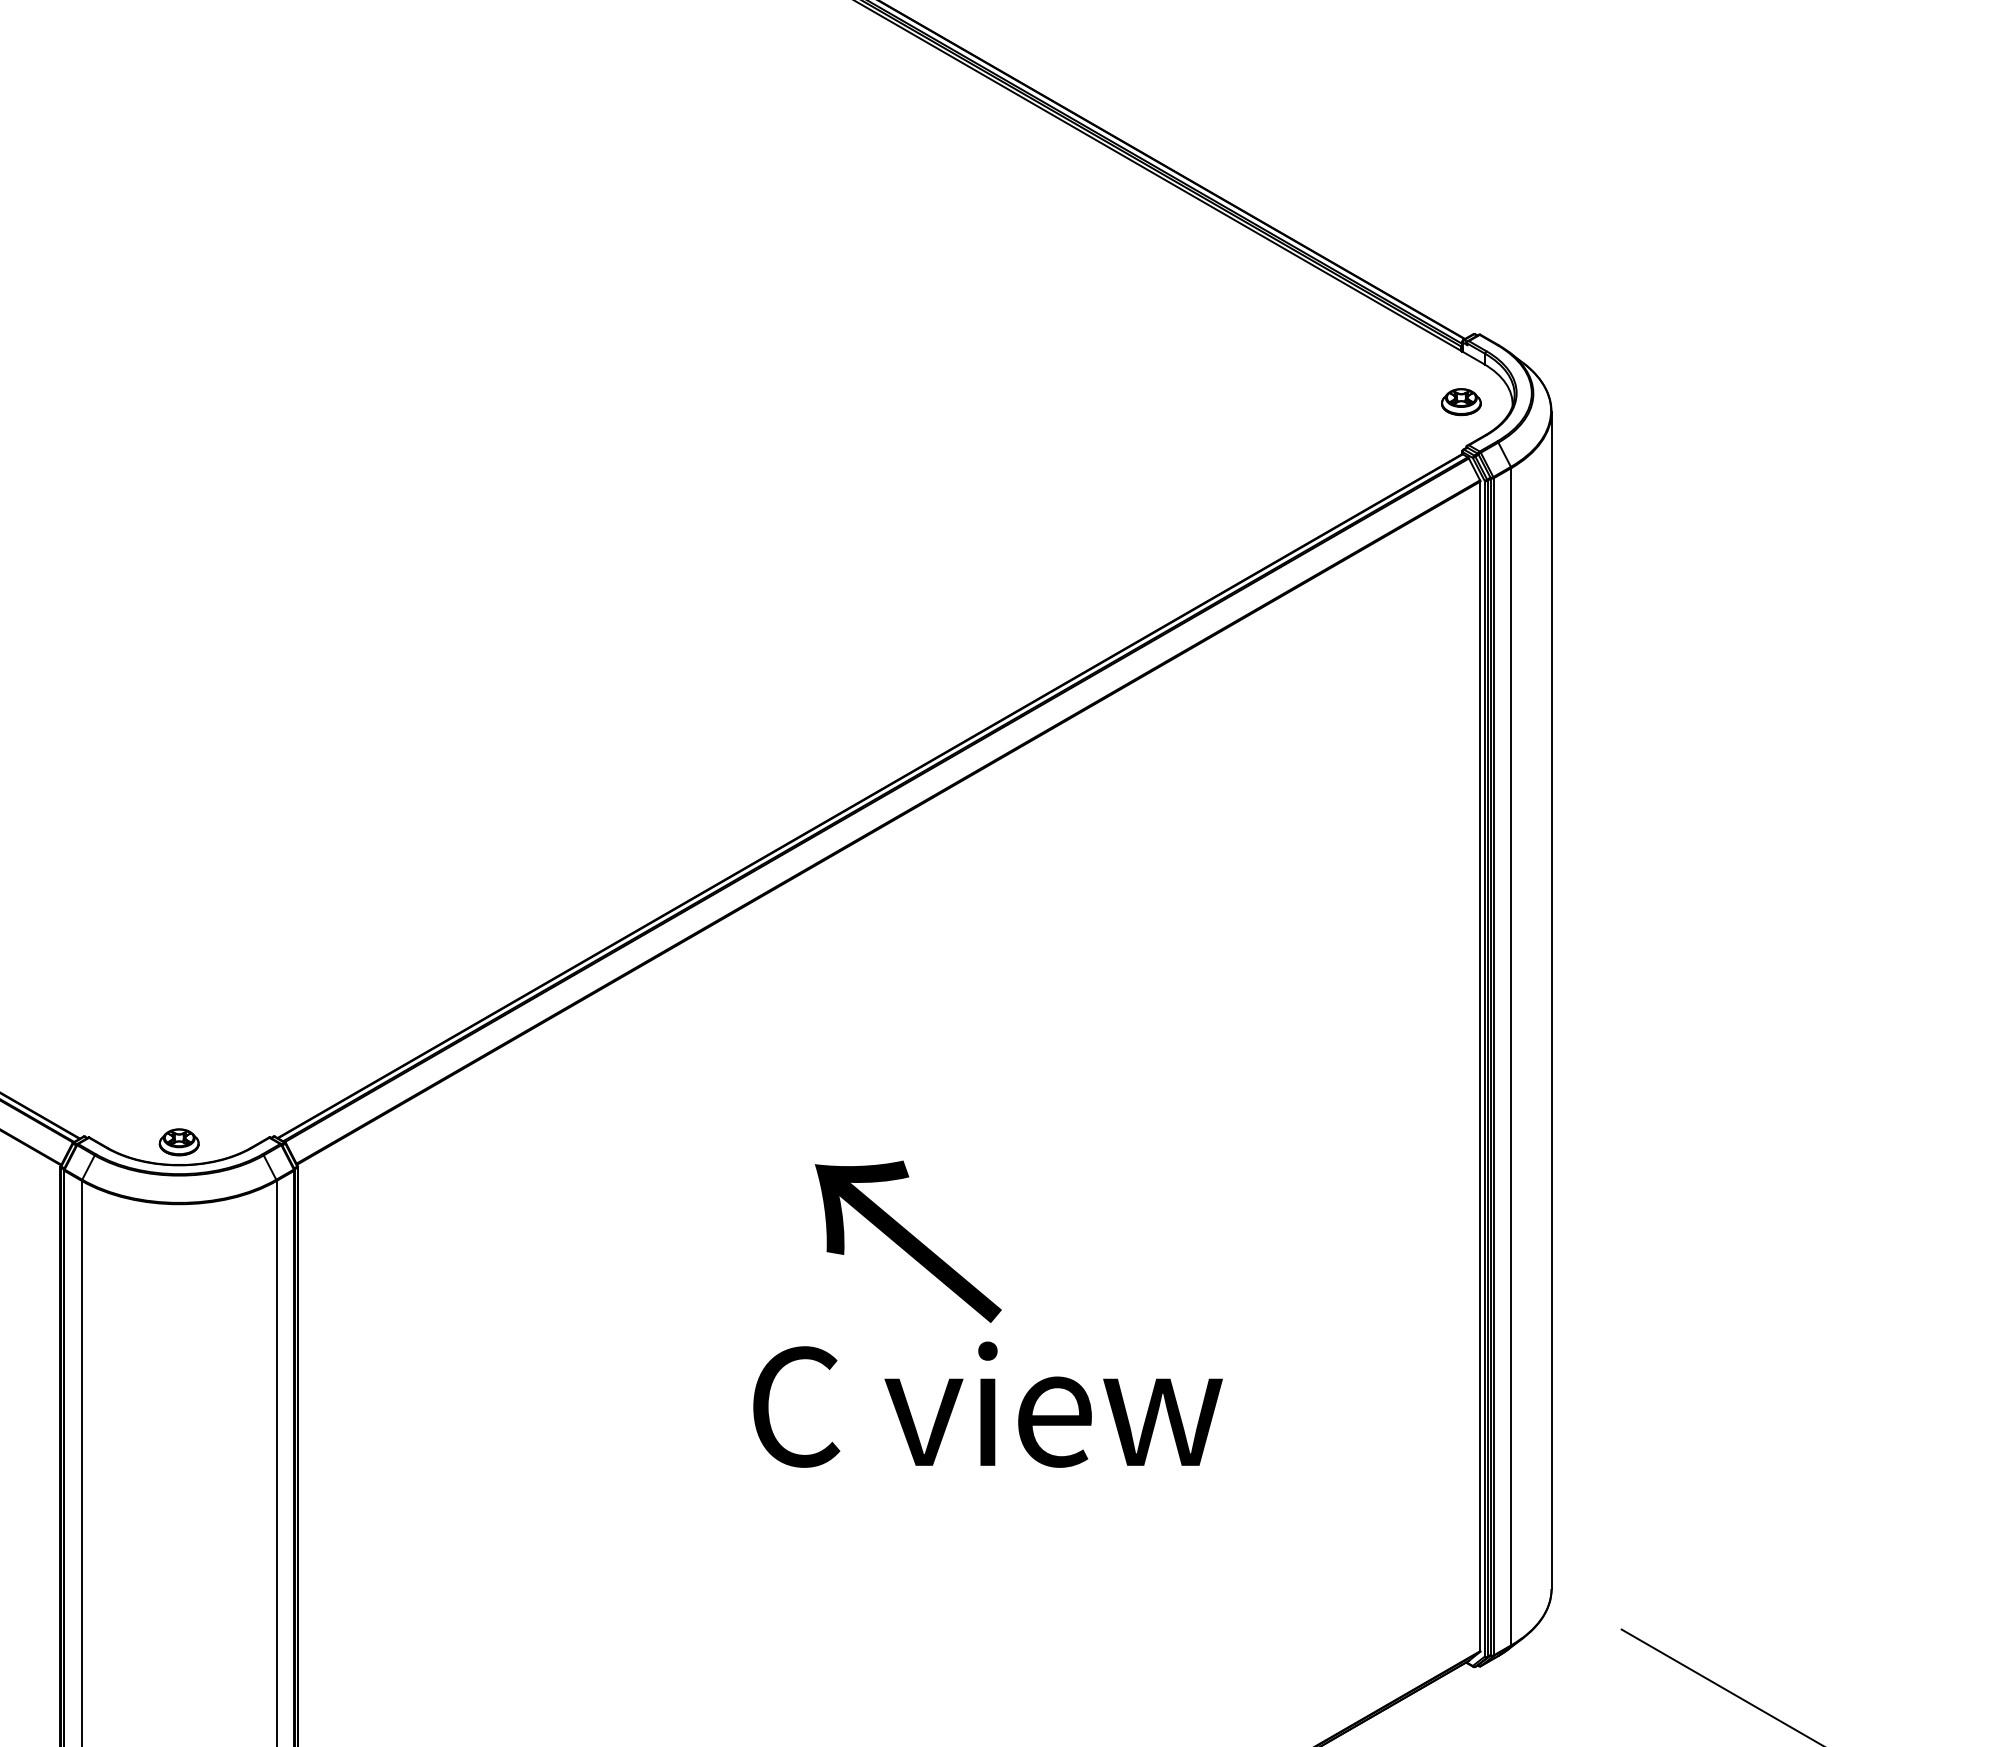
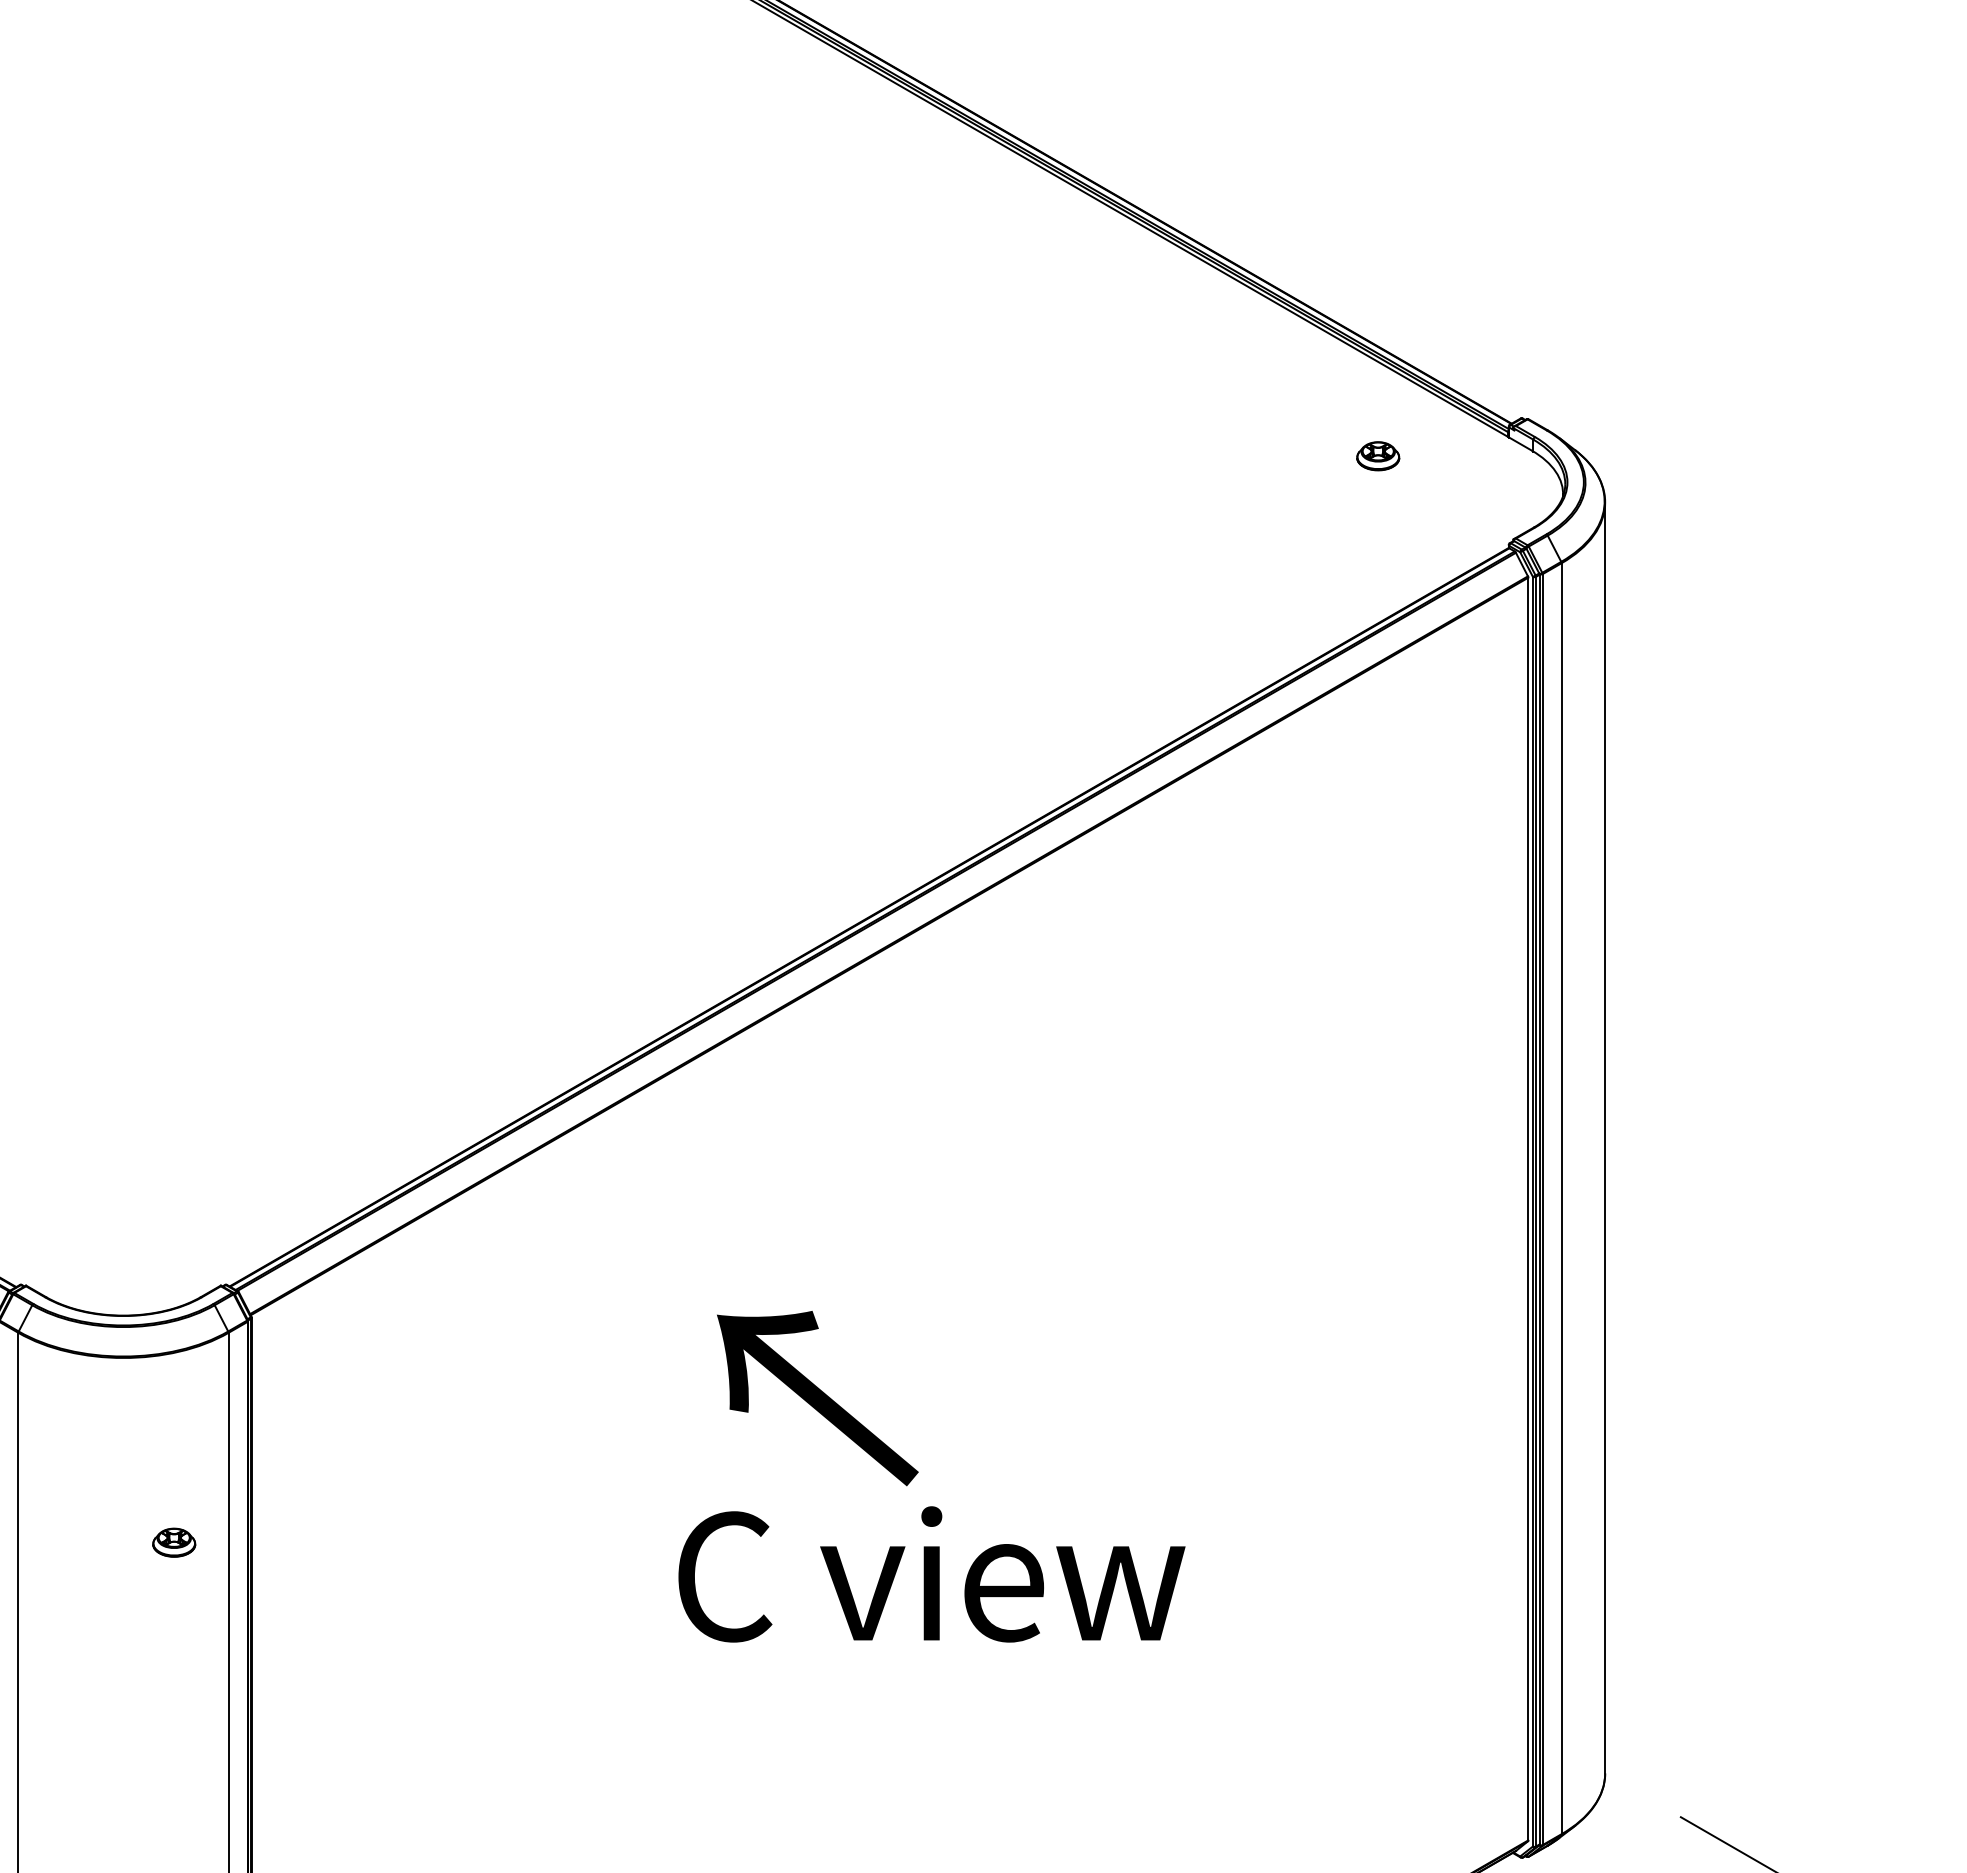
part: (1461, 402) -> (1378, 456), moved
part: (178, 1142) -> (173, 1542), moved
text: (907, 1241) -> (816, 1398), moved
text: (987, 1404) -> (931, 1574), moved

